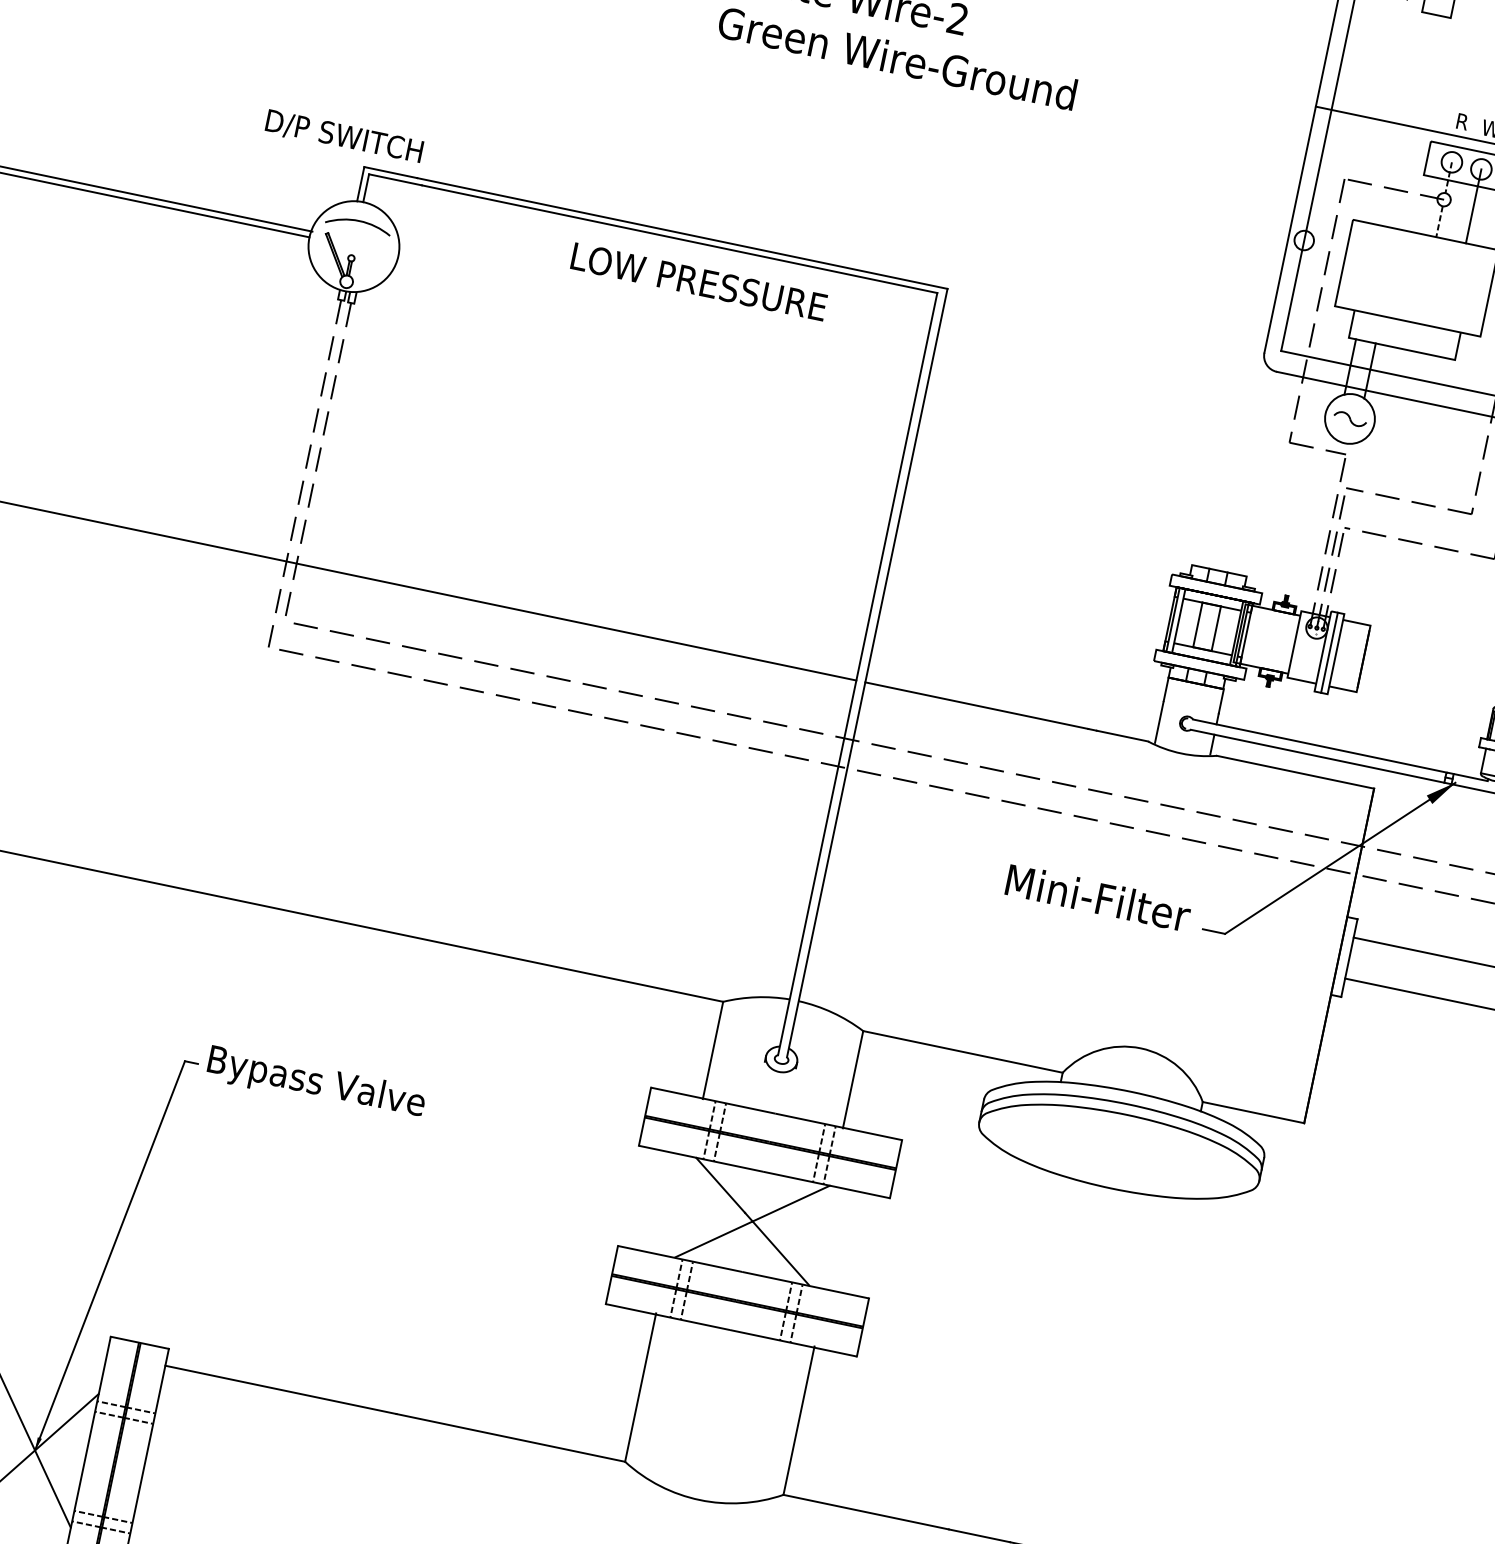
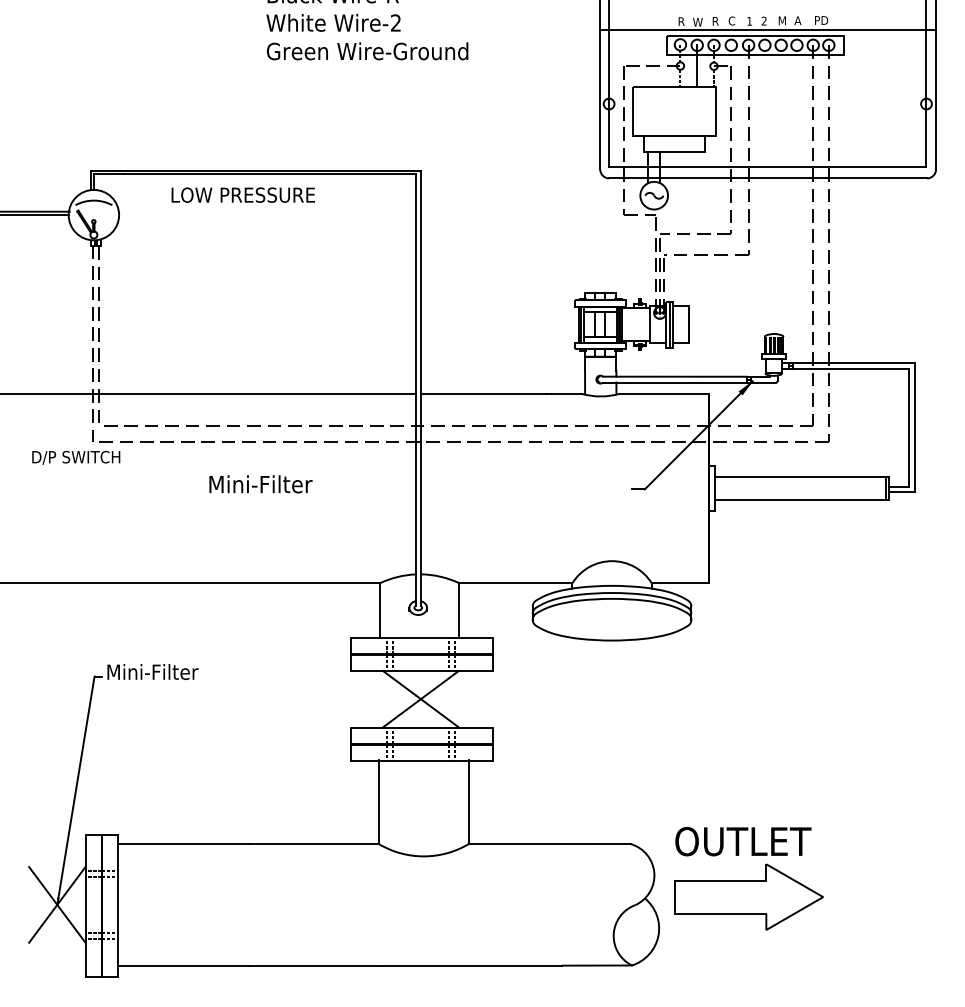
text: (344, 136) -> (76, 457), moved
text: (697, 280) -> (242, 194), moved
text: (1097, 898) -> (260, 484), moved
text: (318, 1085) -> (169, 674), Bypass Valve -> Mini-Filter

